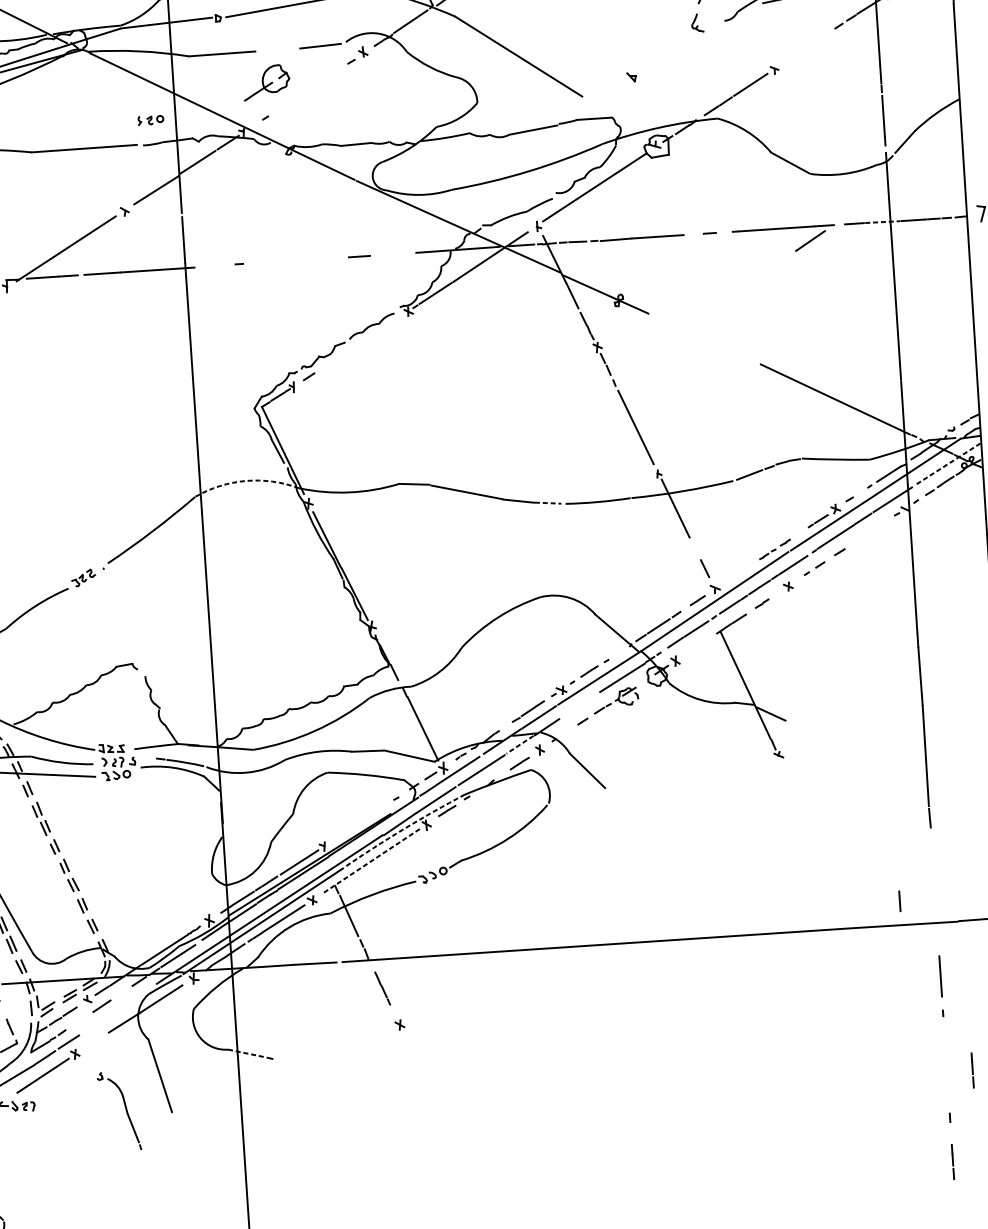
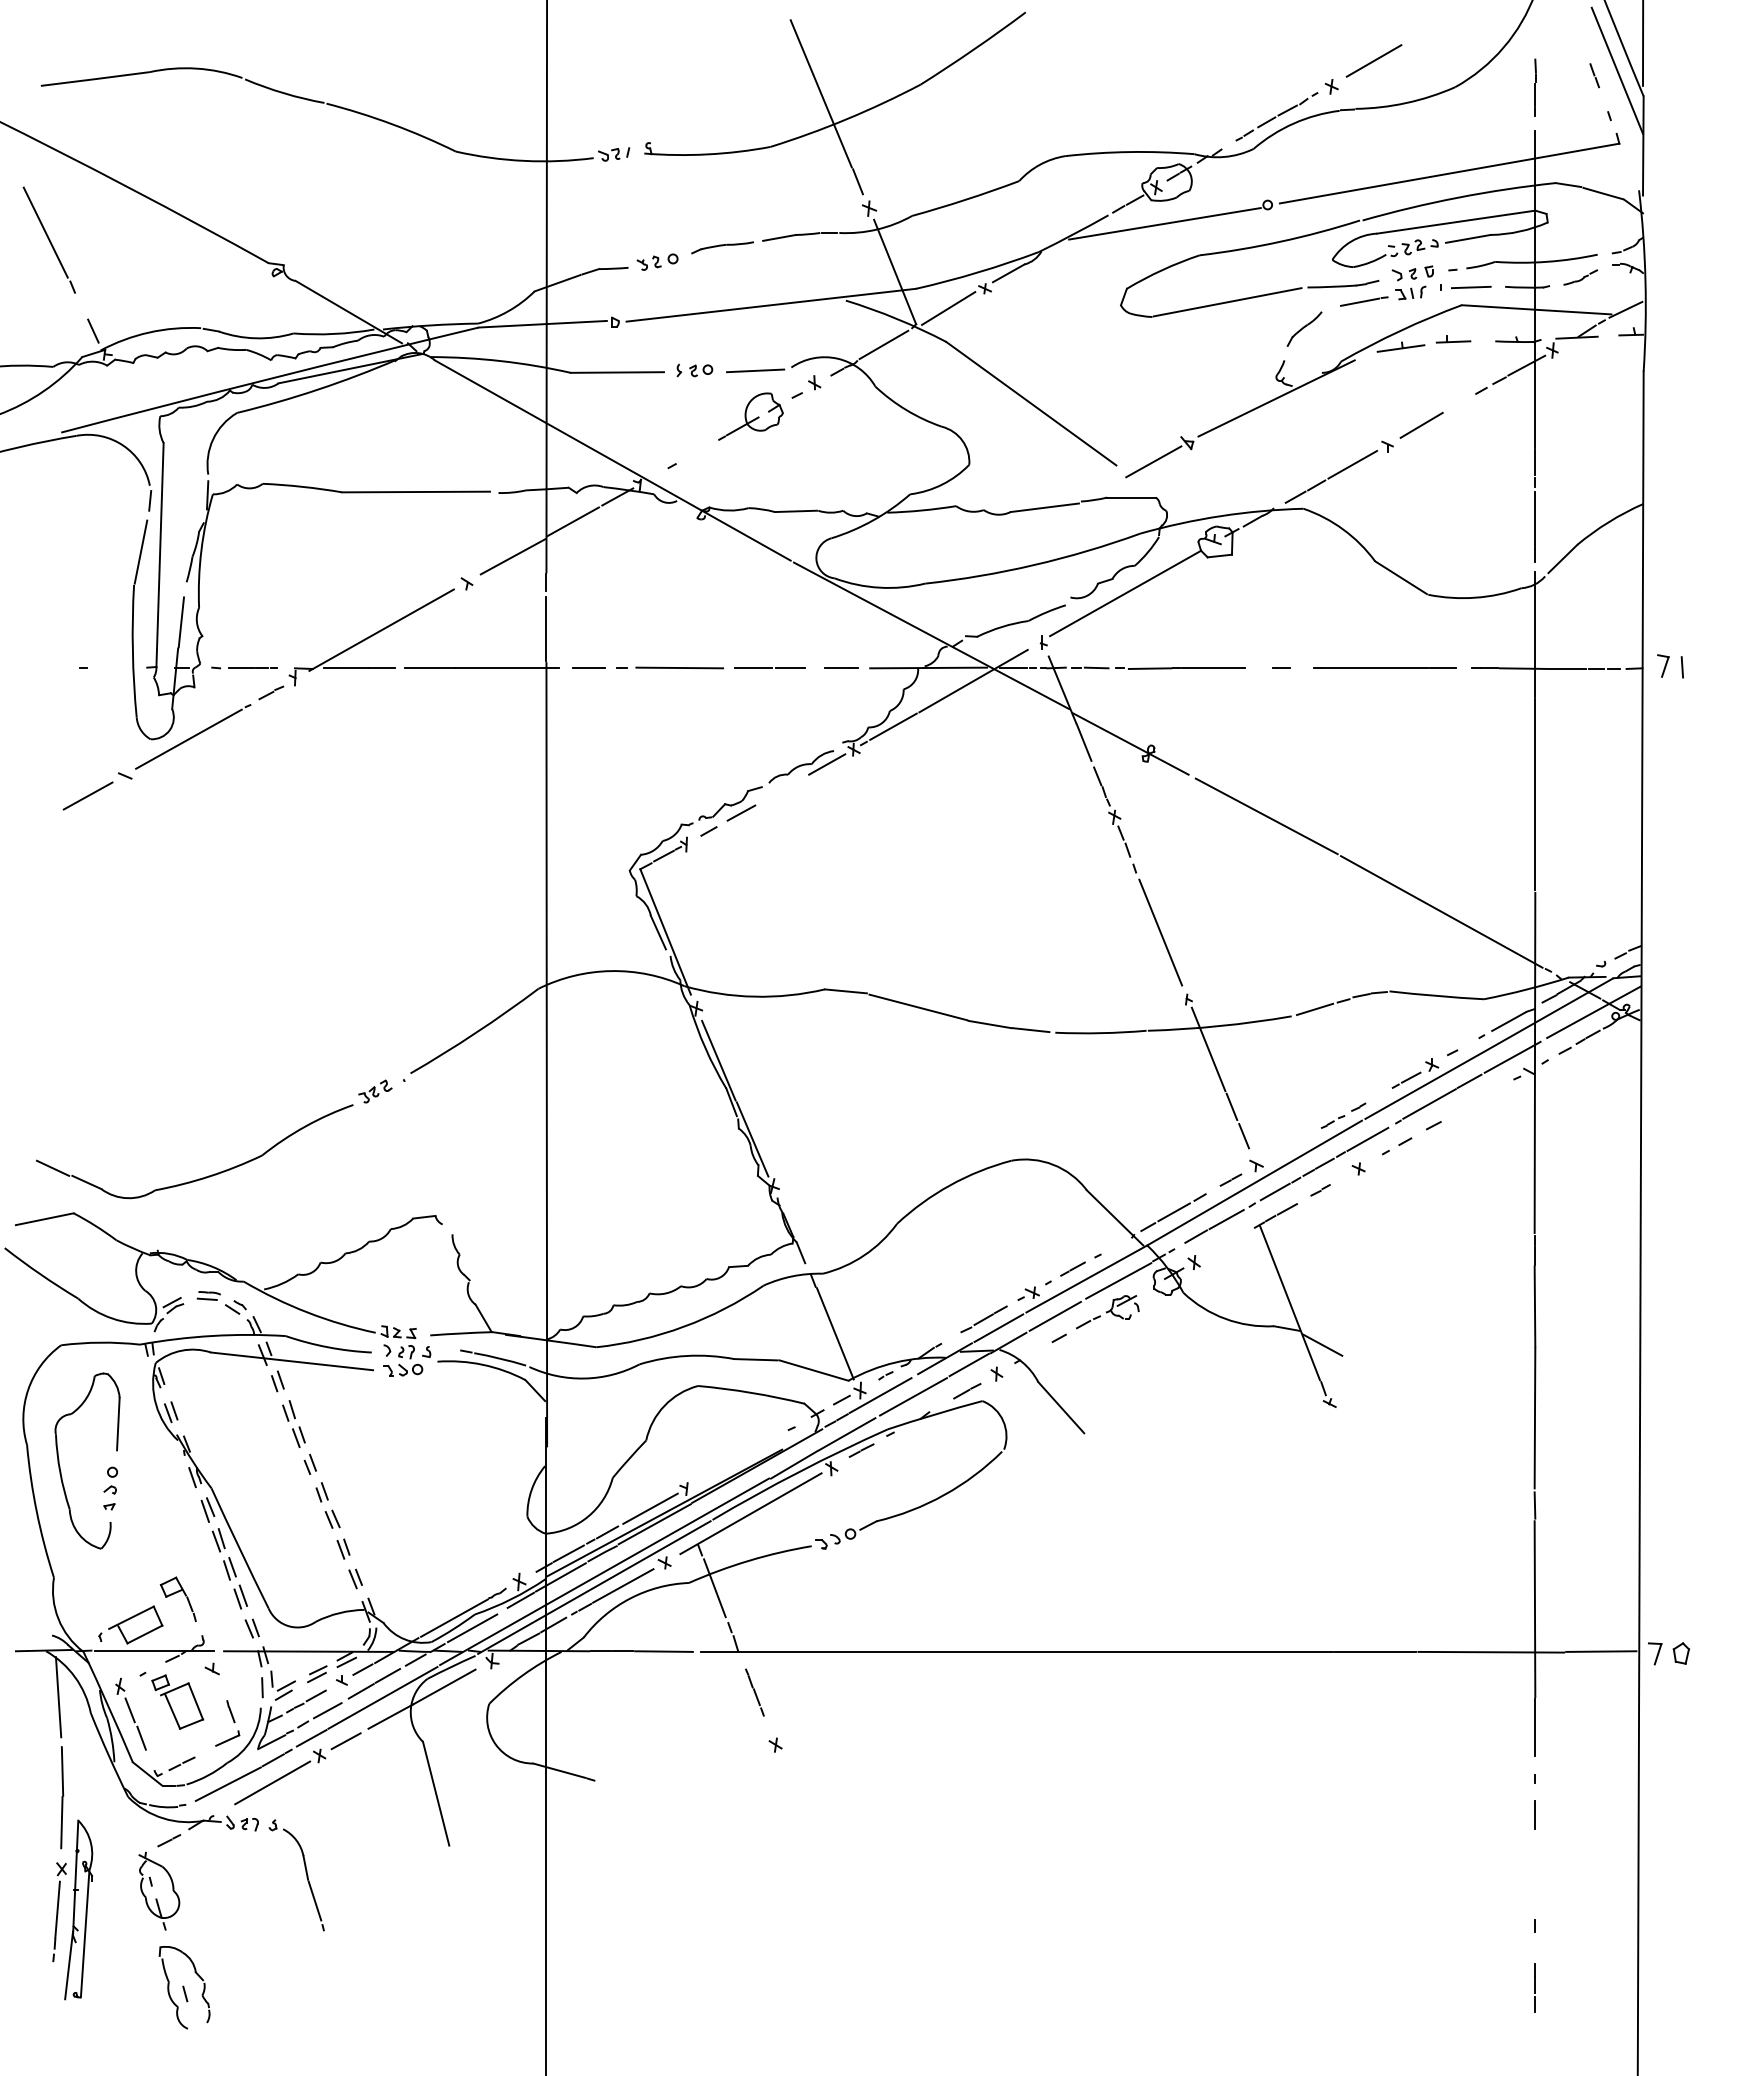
line: (693, 41) -> (1276, 398), added
part: (266, 82) -> (750, 416), moved
line: (608, 91) -> (1153, 461), added
part: (150, 120) -> (694, 370), moved
line: (882, 222) -> (1524, 668), dashed -> solid
line: (810, 241) -> (1421, 425), moved
line: (395, 253) -> (841, 667), added
line: (332, 258) -> (752, 668), added
line: (280, 261) -> (679, 667), added
line: (215, 265) -> (588, 667), added
line: (390, 323) -> (827, 764), added
line: (705, 339) -> (1266, 816), added
line: (331, 361) -> (741, 812), added
line: (948, 463) -> (1593, 1012), dashed -> solid
arc: (246, 481) -> (611, 971), dashed -> solid
line: (548, 503) -> (1031, 1030), dashed -> solid
line: (694, 548) -> (1231, 1106), added
line: (578, 705) -> (1054, 1315), added
line: (520, 744) -> (969, 1364), dashed -> solid
arc: (403, 829) -> (798, 1472), dashed -> solid
line: (371, 861) -> (750, 1513), dashed -> solid
line: (934, 892) -> (1534, 1609), added
line: (899, 901) -> (1534, 1814), moved
line: (119, 993) -> (387, 1675), added
line: (117, 1009) -> (382, 1697), added
line: (78, 1021) -> (327, 1710), added
line: (93, 1042) -> (345, 1741), added
line: (247, 1053) -> (560, 1770), dashed -> solid
line: (972, 1070) -> (1570, 1861), removed
part: (125, 1108) -> (305, 1872), moved

